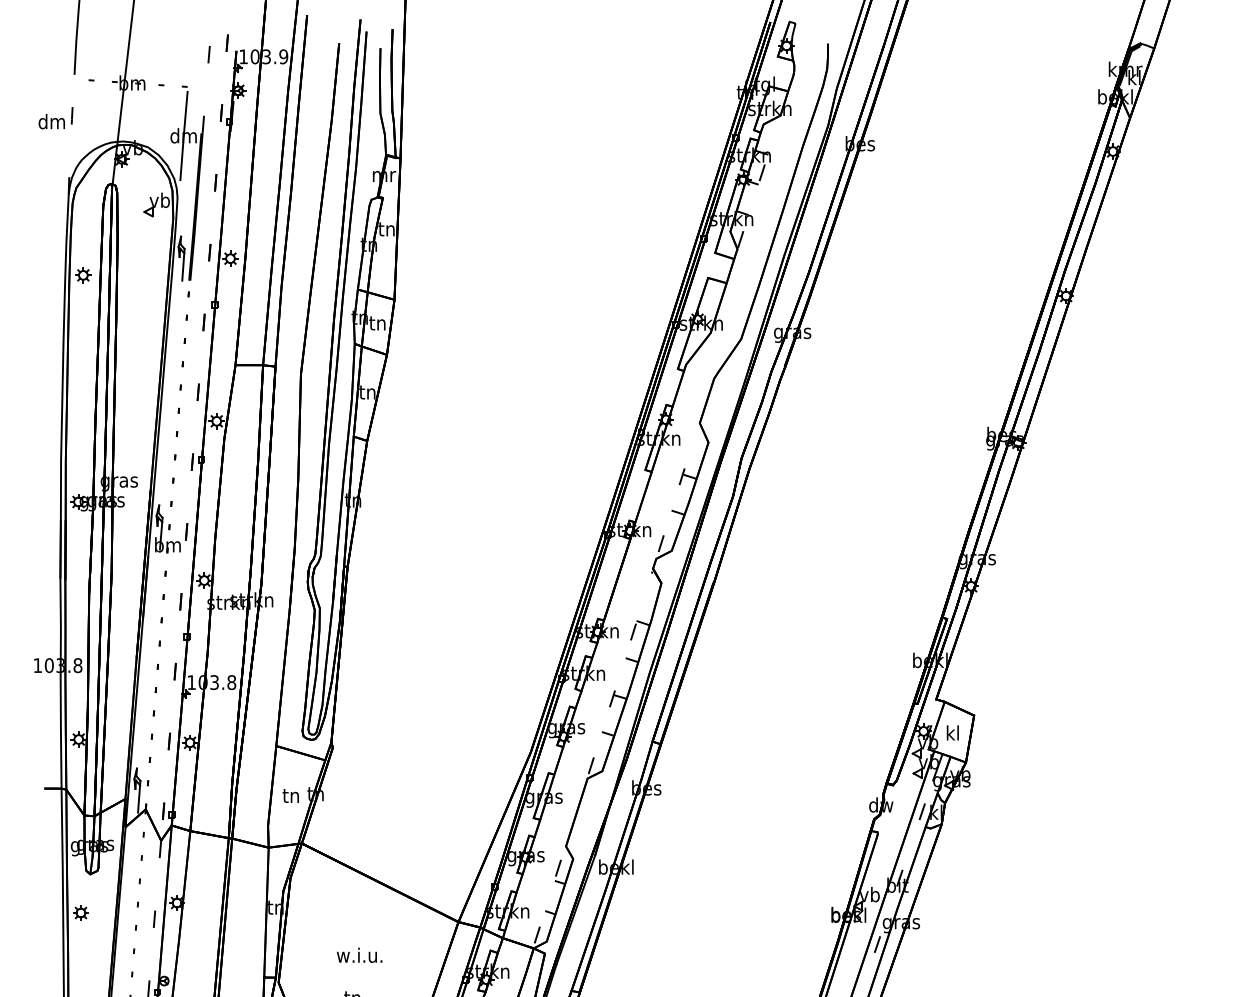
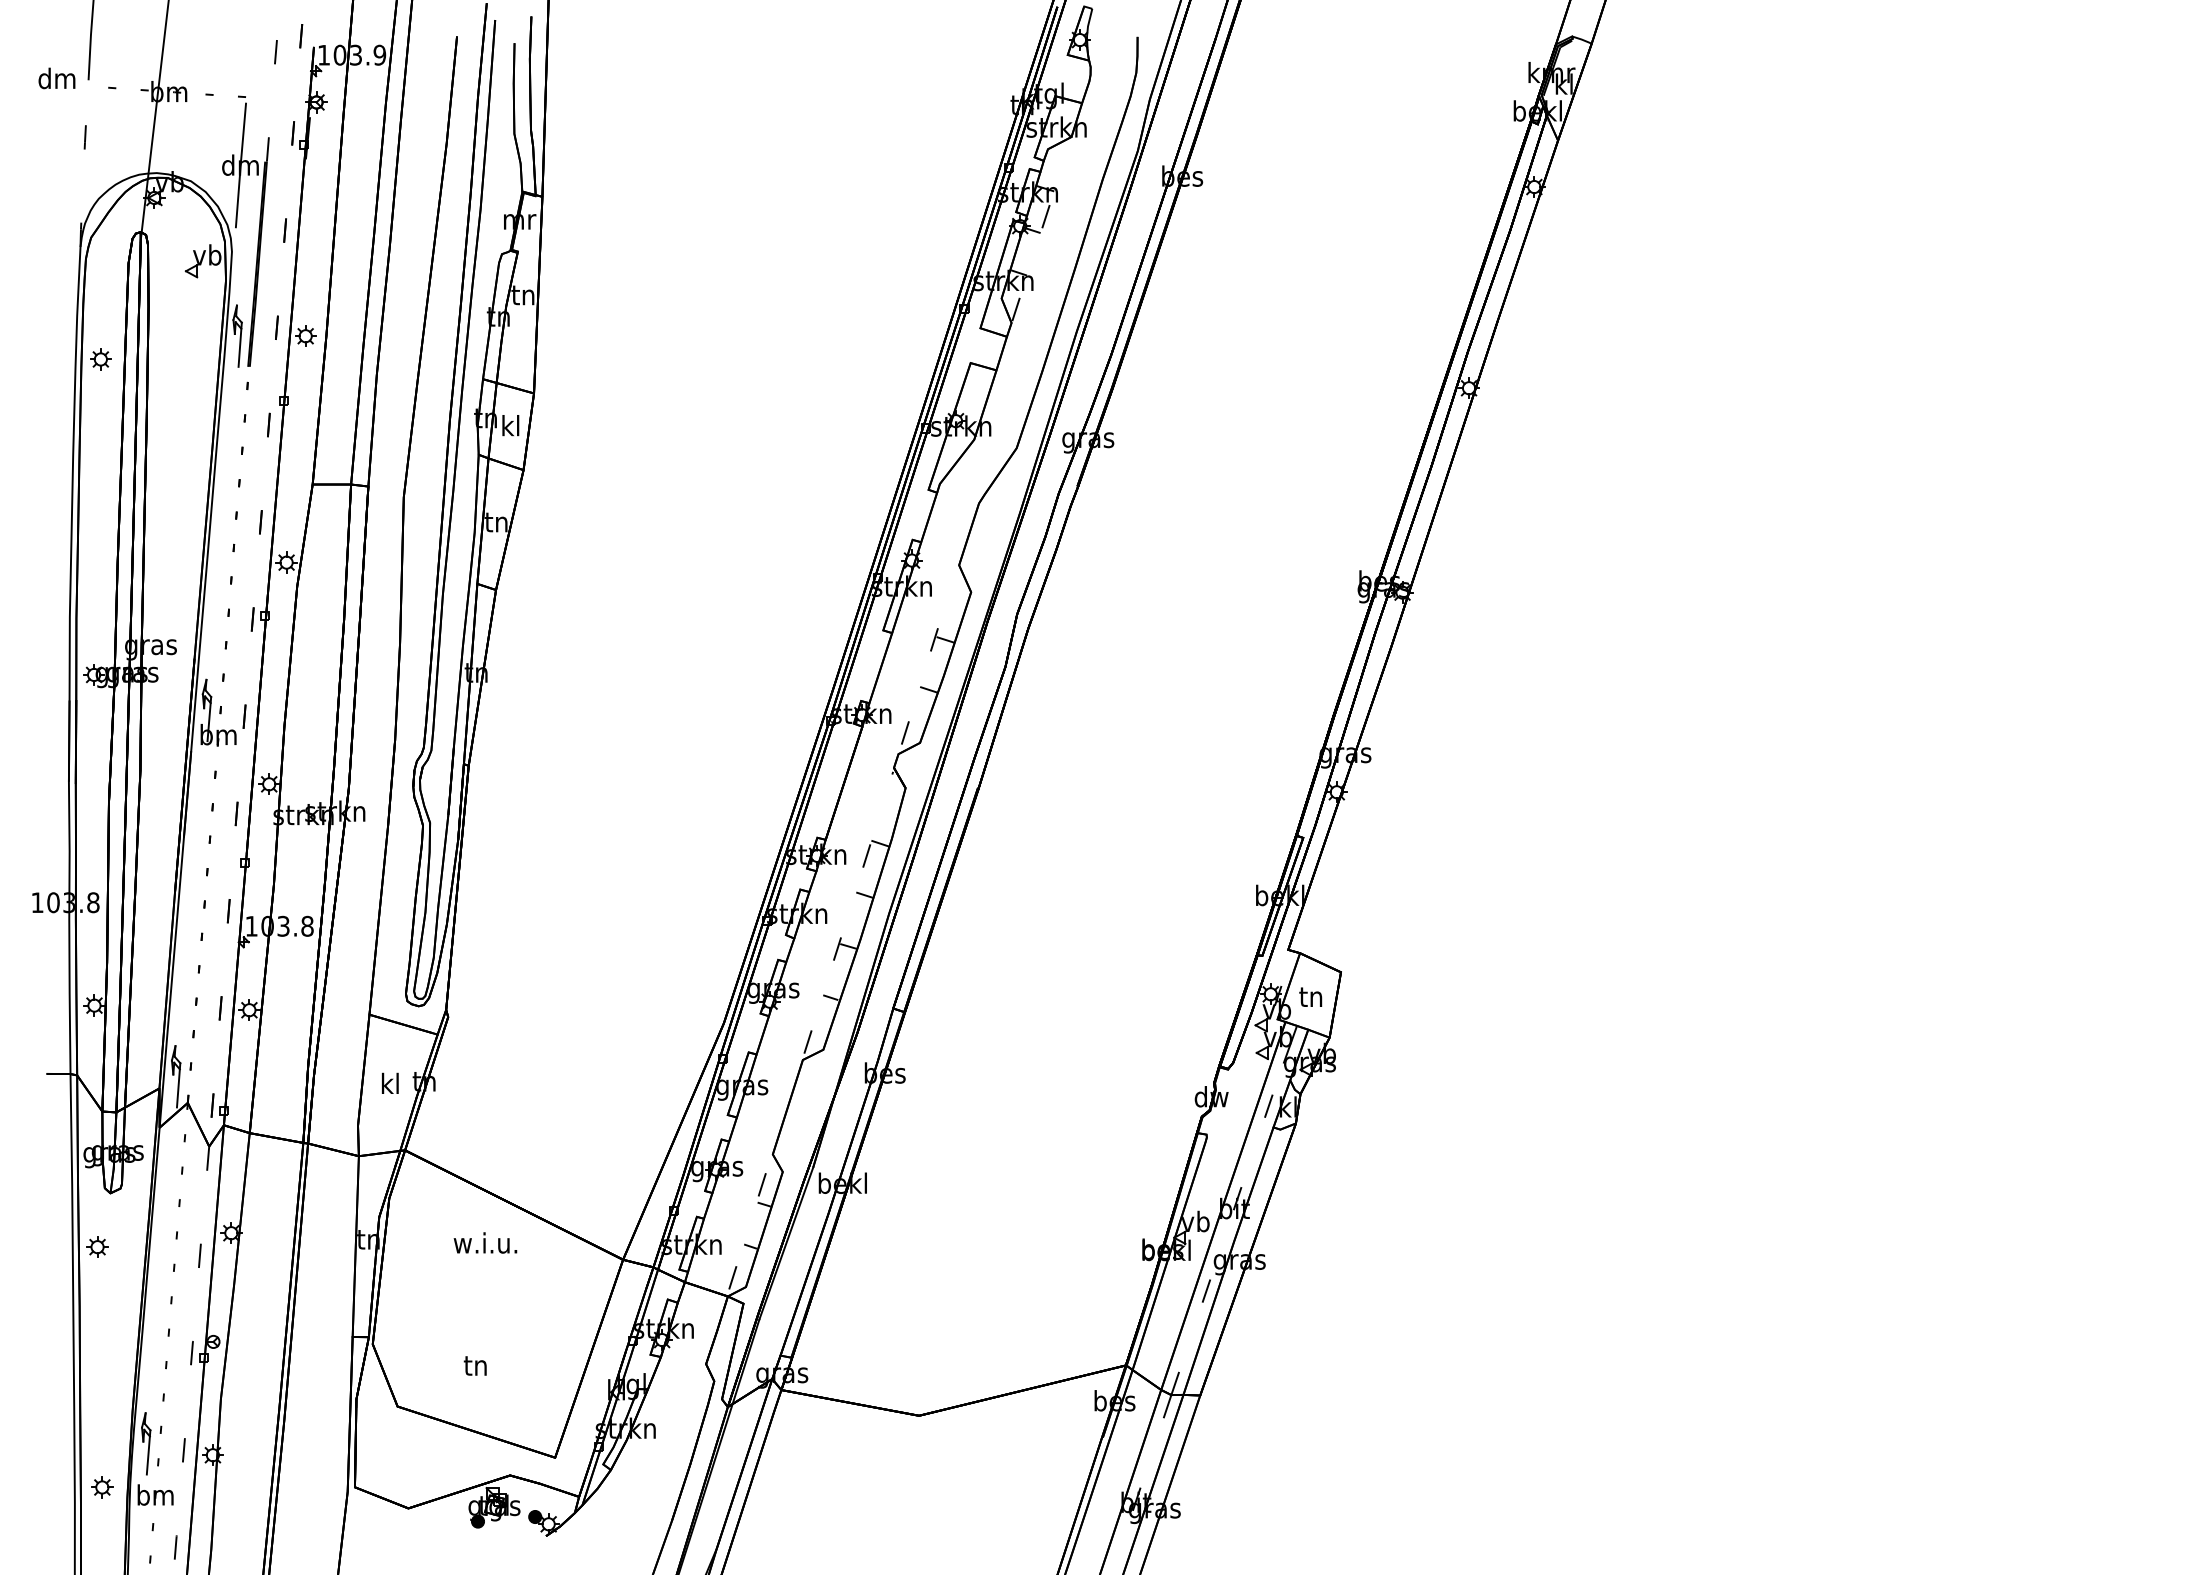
text: (51, 121) -> (56, 78), moved
text: (376, 322) -> (509, 425), tn -> kl
text: (952, 732) -> (1310, 995), kl -> tn
text: (290, 794) -> (389, 1082), tn -> kl
text: (359, 954) -> (485, 1242), moved

